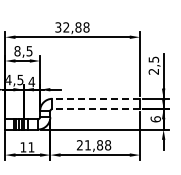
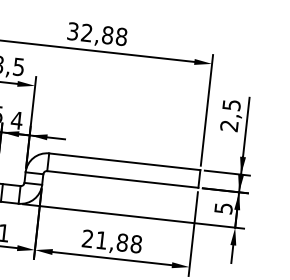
line: (96, 98) -> (125, 161), dashed -> solid
line: (96, 109) -> (123, 180), dashed -> solid
text: (155, 119) -> (223, 208), 6 -> 5

